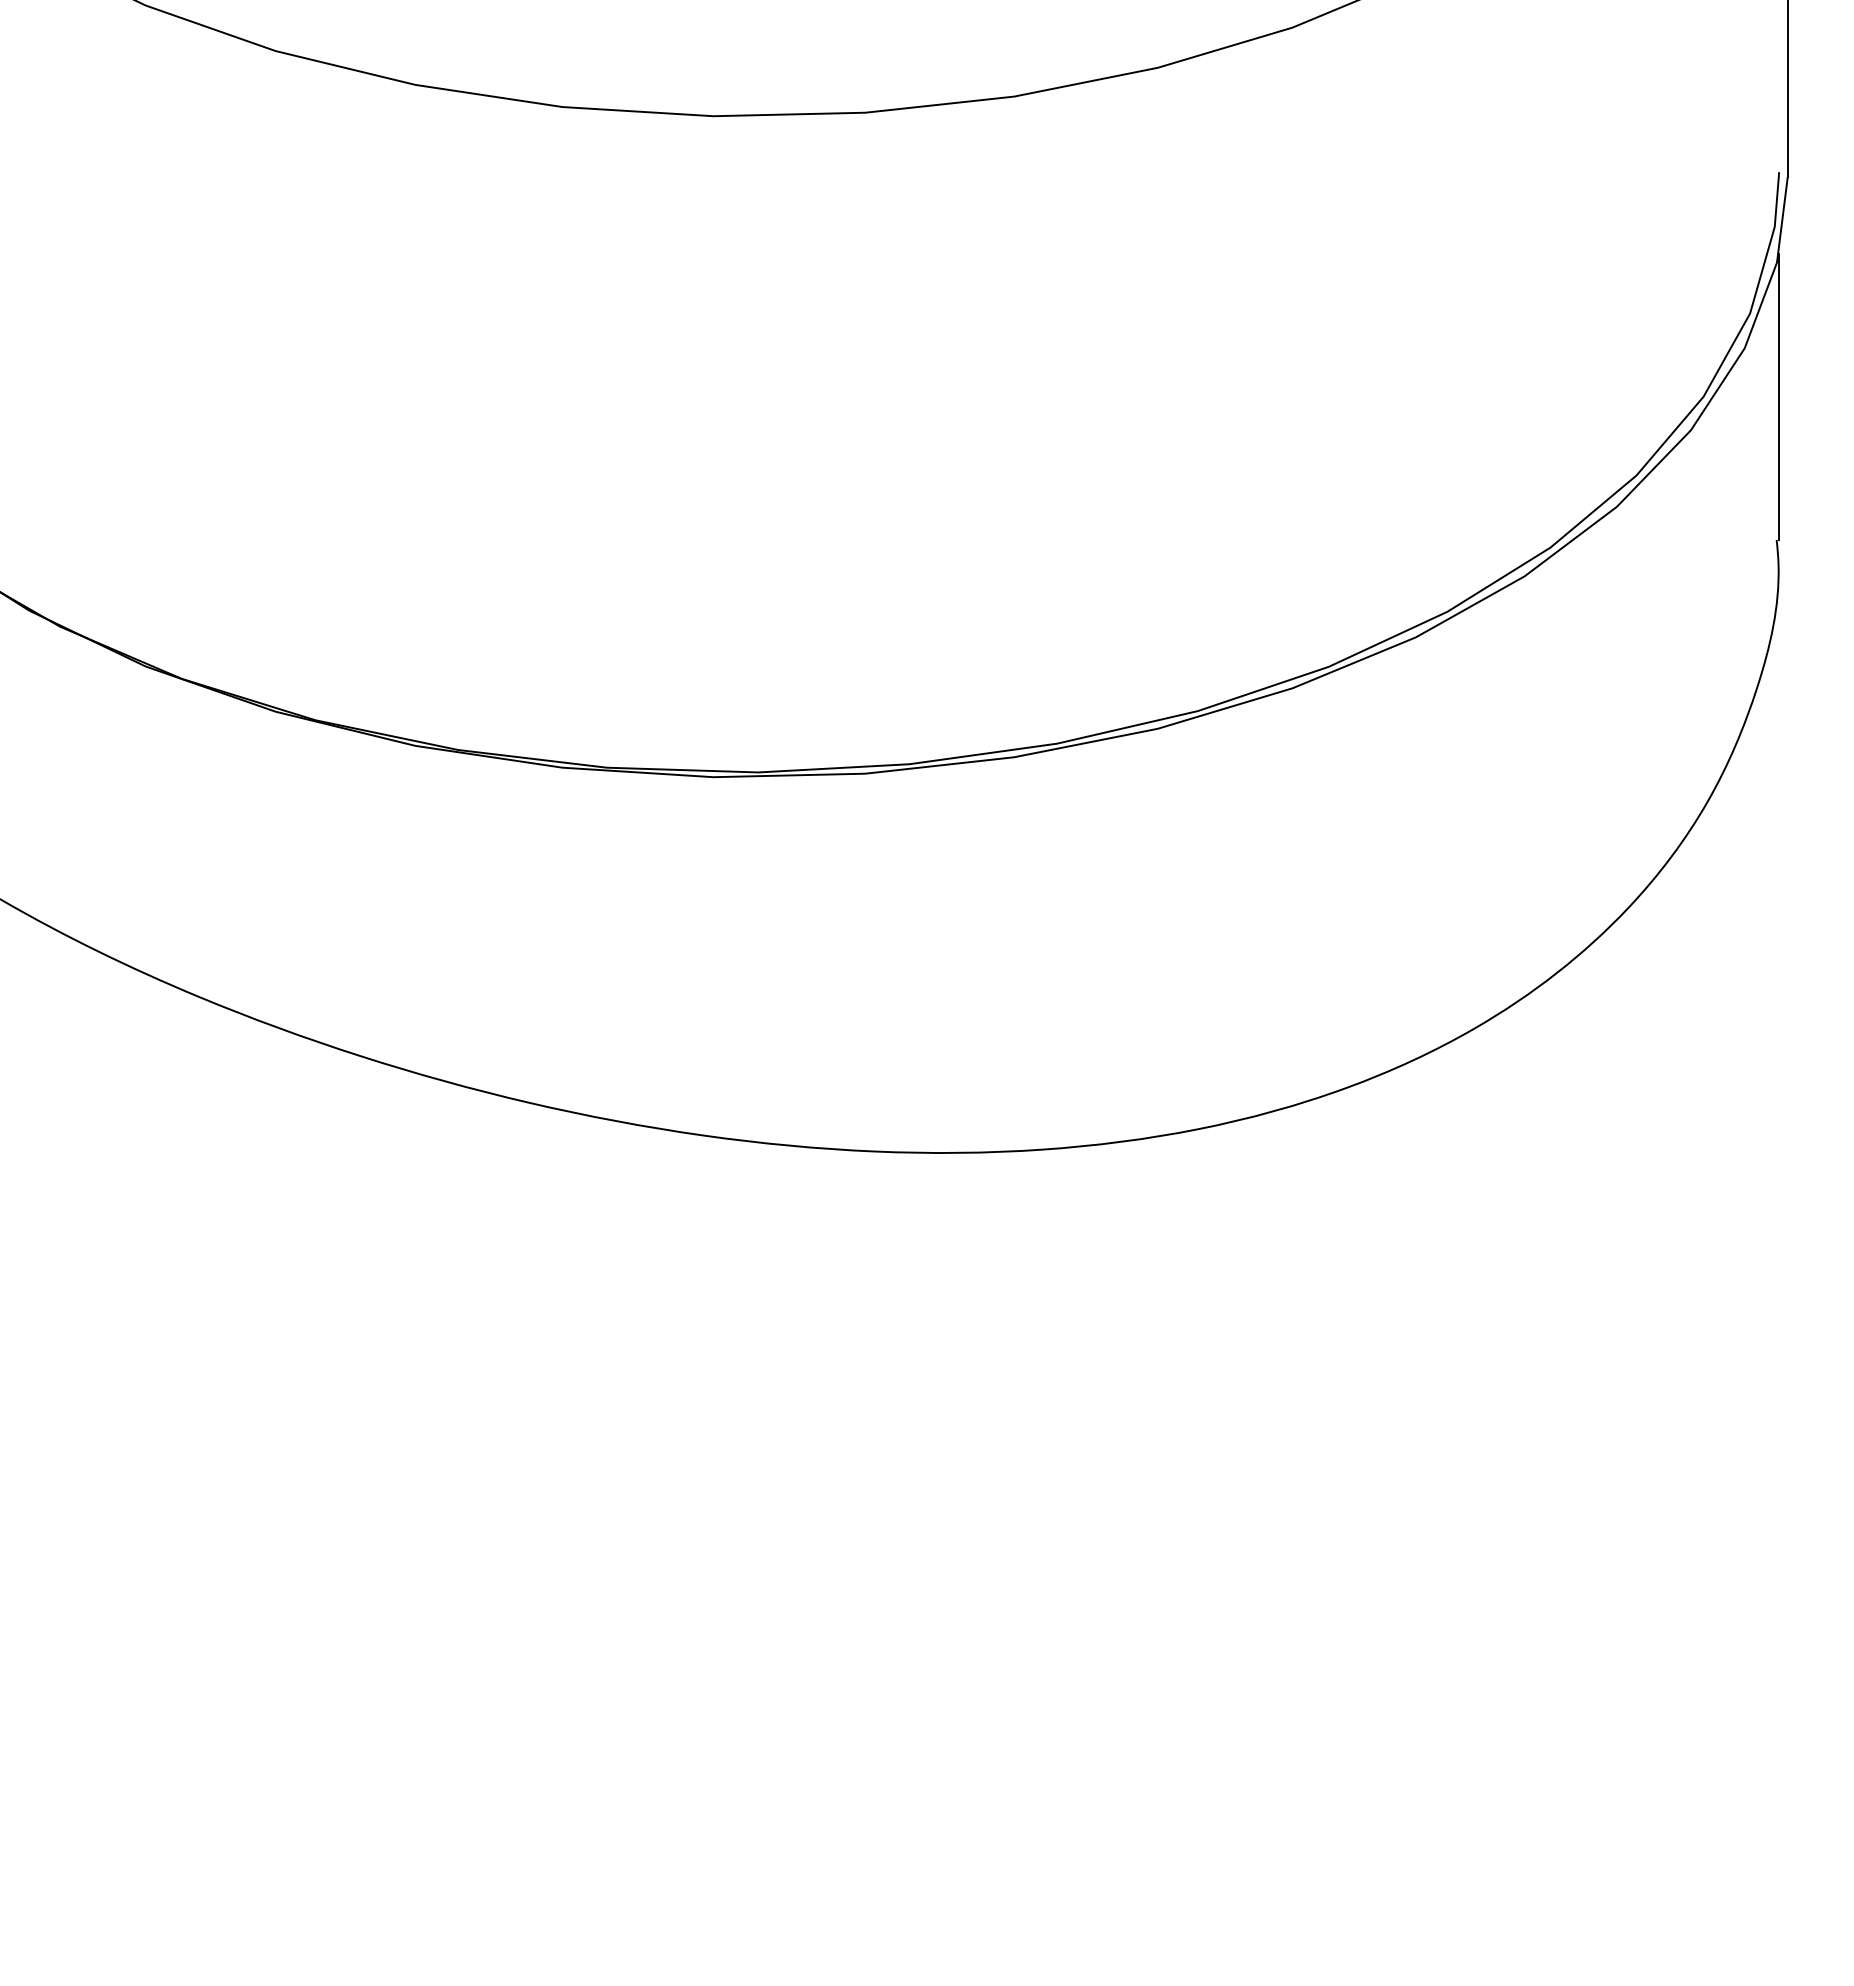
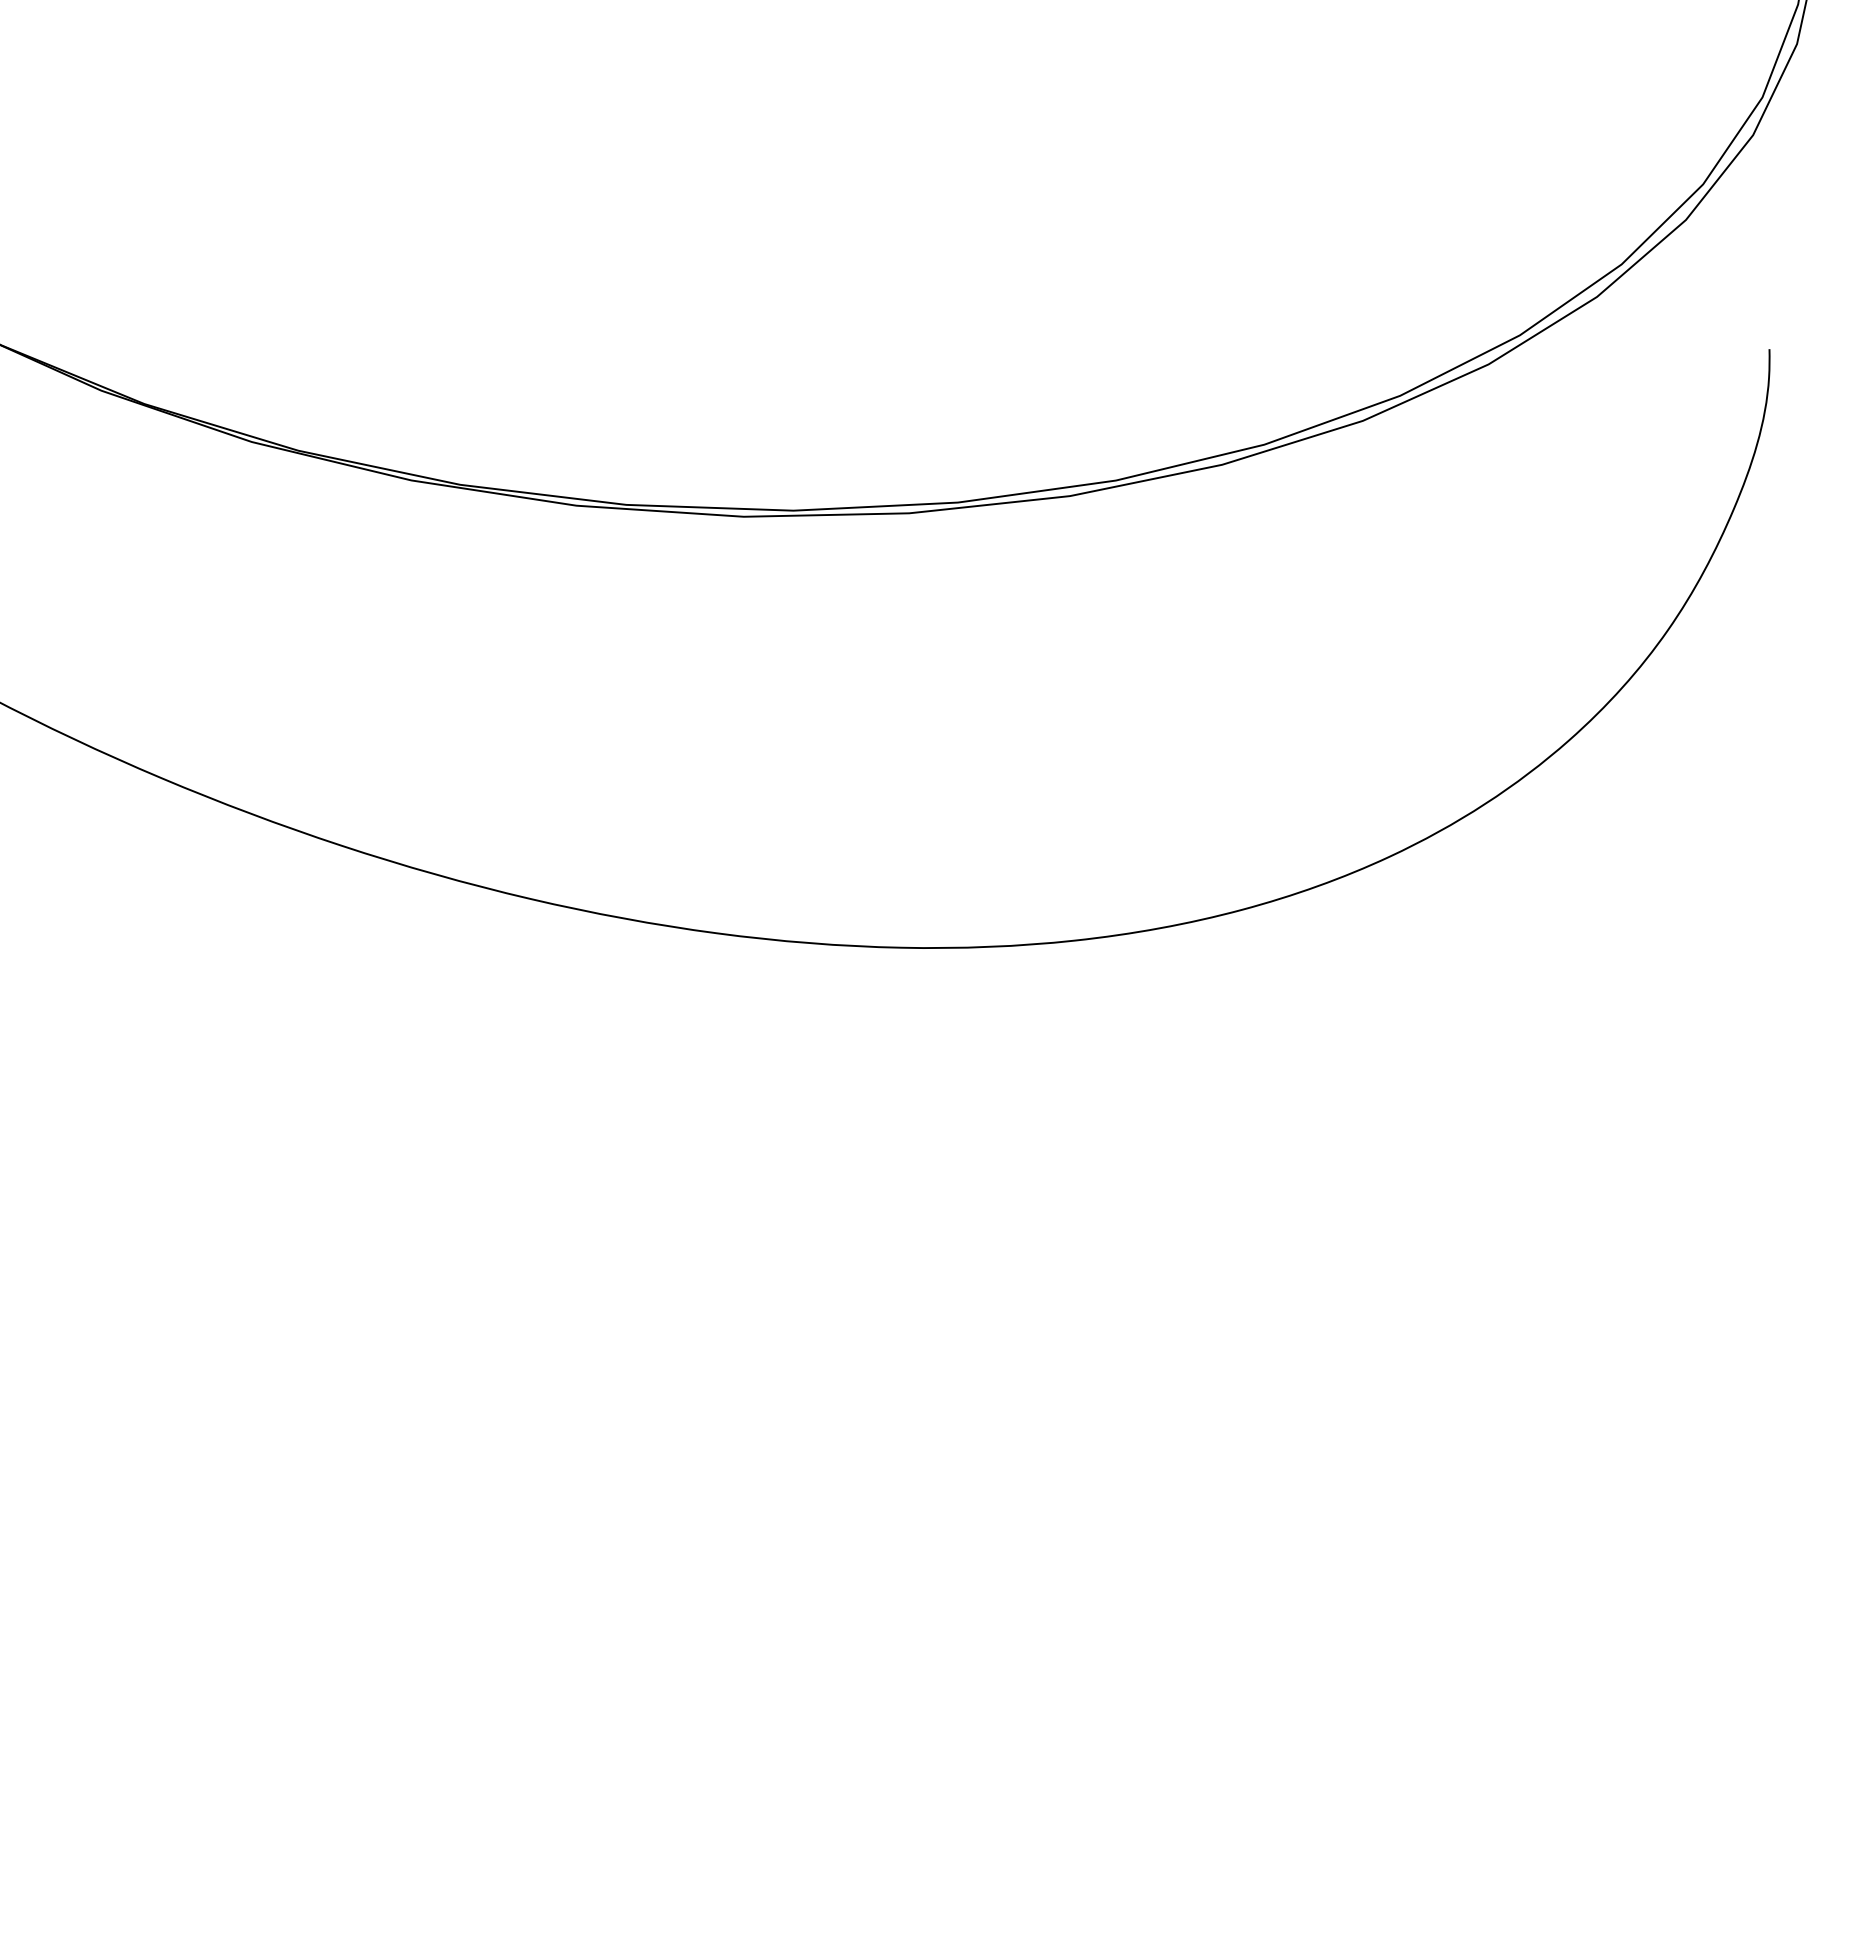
line: (1779, 396) -> (1786, 191), removed

